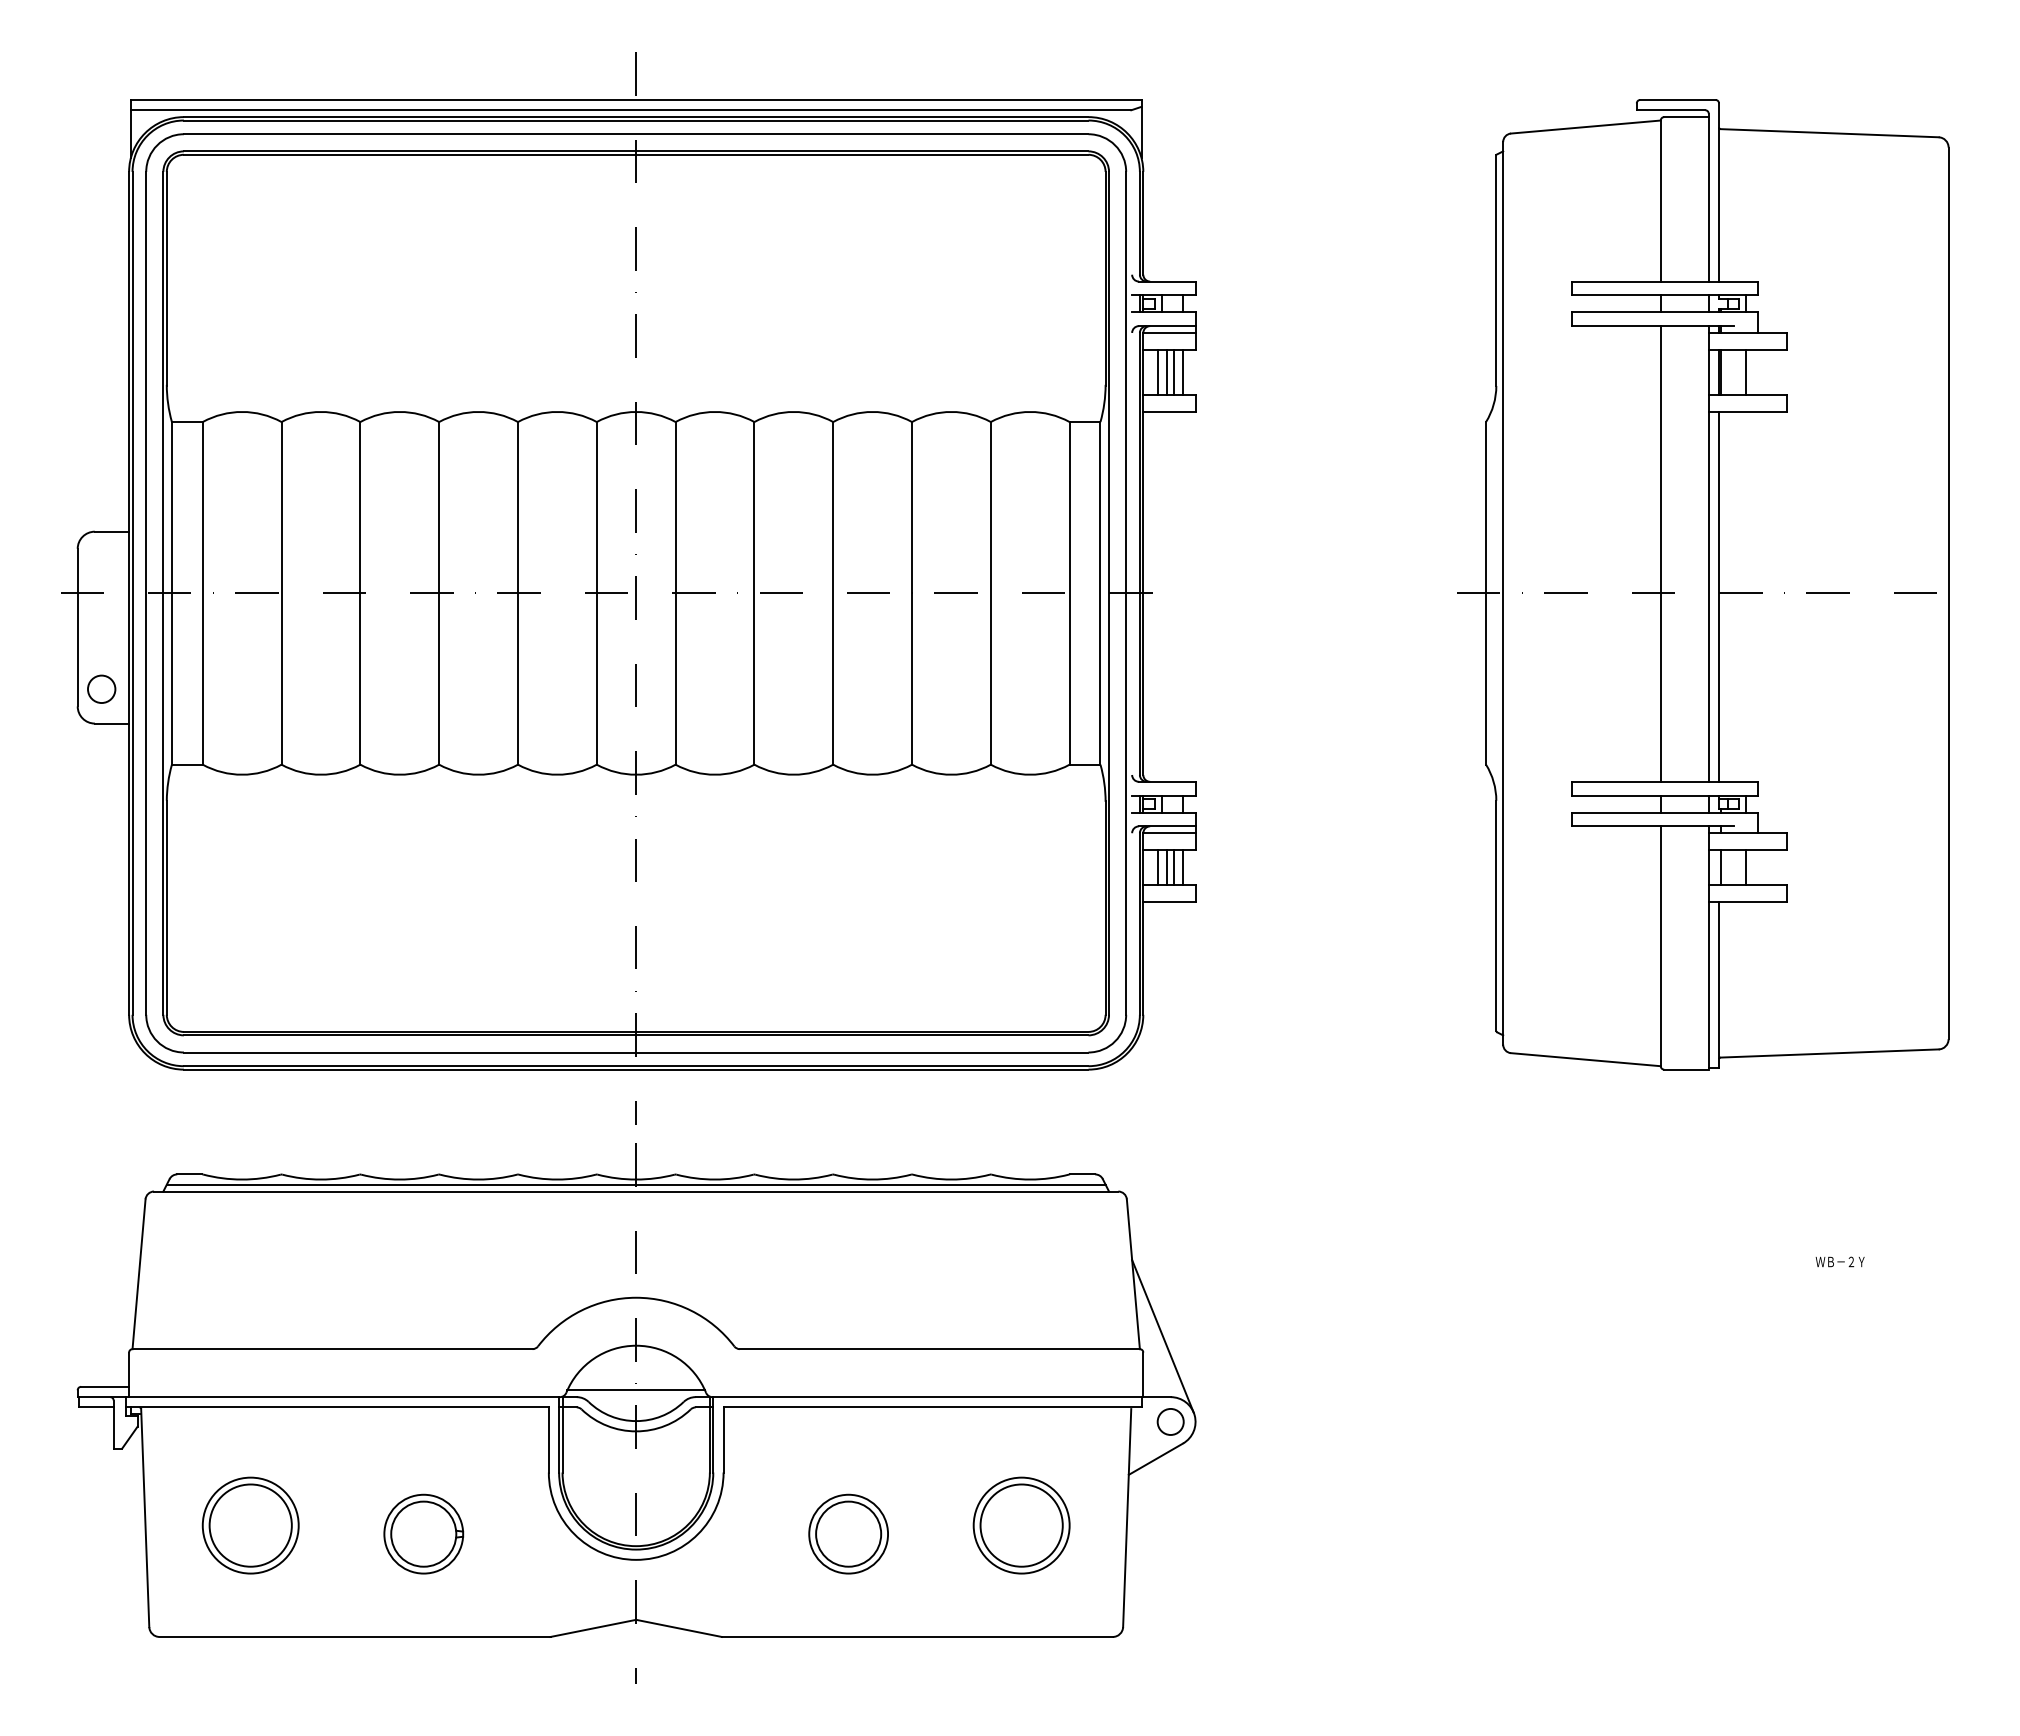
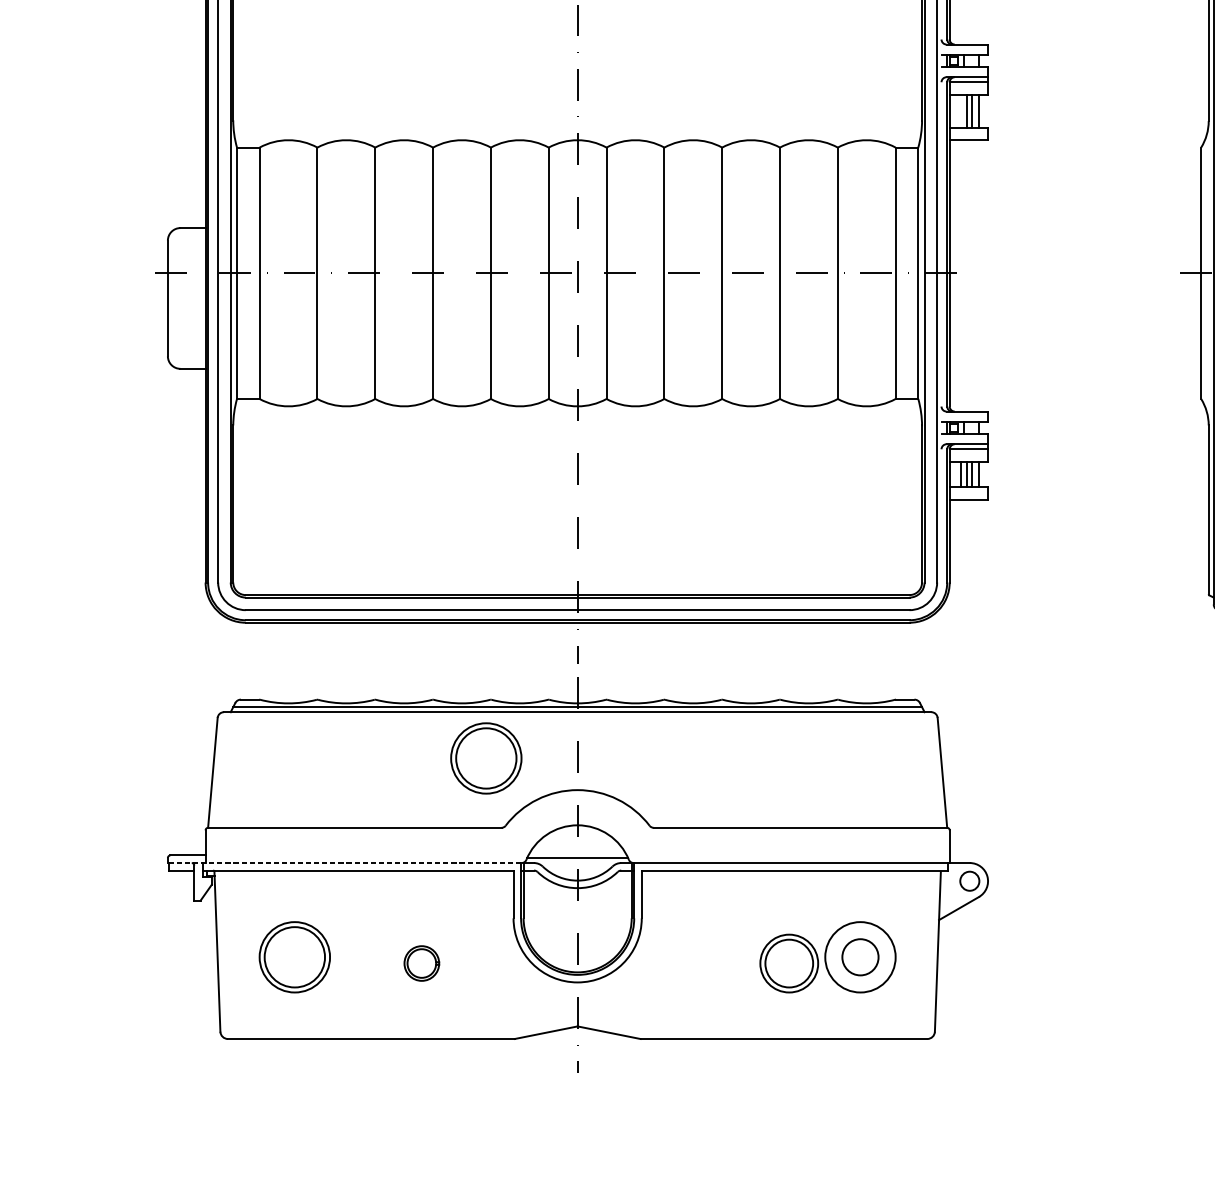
line: (1158, 372) -> (960, 111), removed
circle: (101, 688) -> (185, 343), removed
part: (511, 1254) -> (486, 758), added
line: (1162, 1336) -> (963, 818), removed
line: (318, 1397) -> (344, 863), solid -> dashed
circle: (1021, 1525) -> (860, 957), size x0.6
part: (423, 1533) -> (421, 963), size x0.6
part: (848, 1533) -> (789, 963), moved

